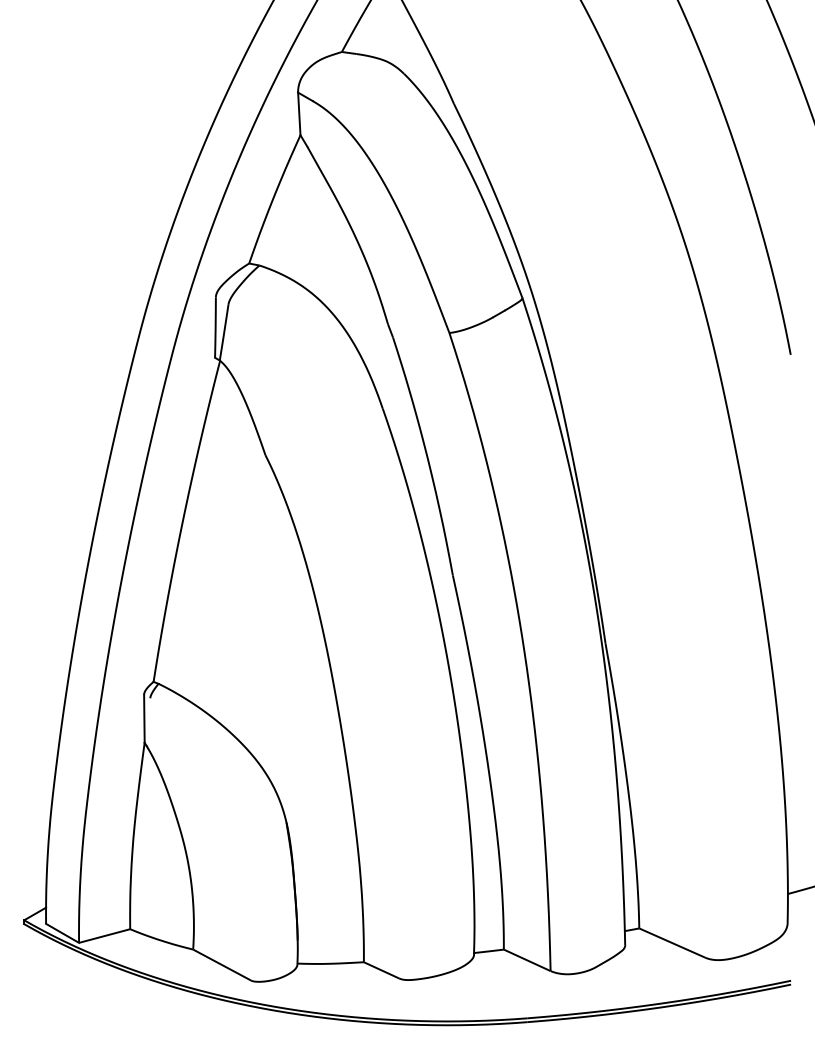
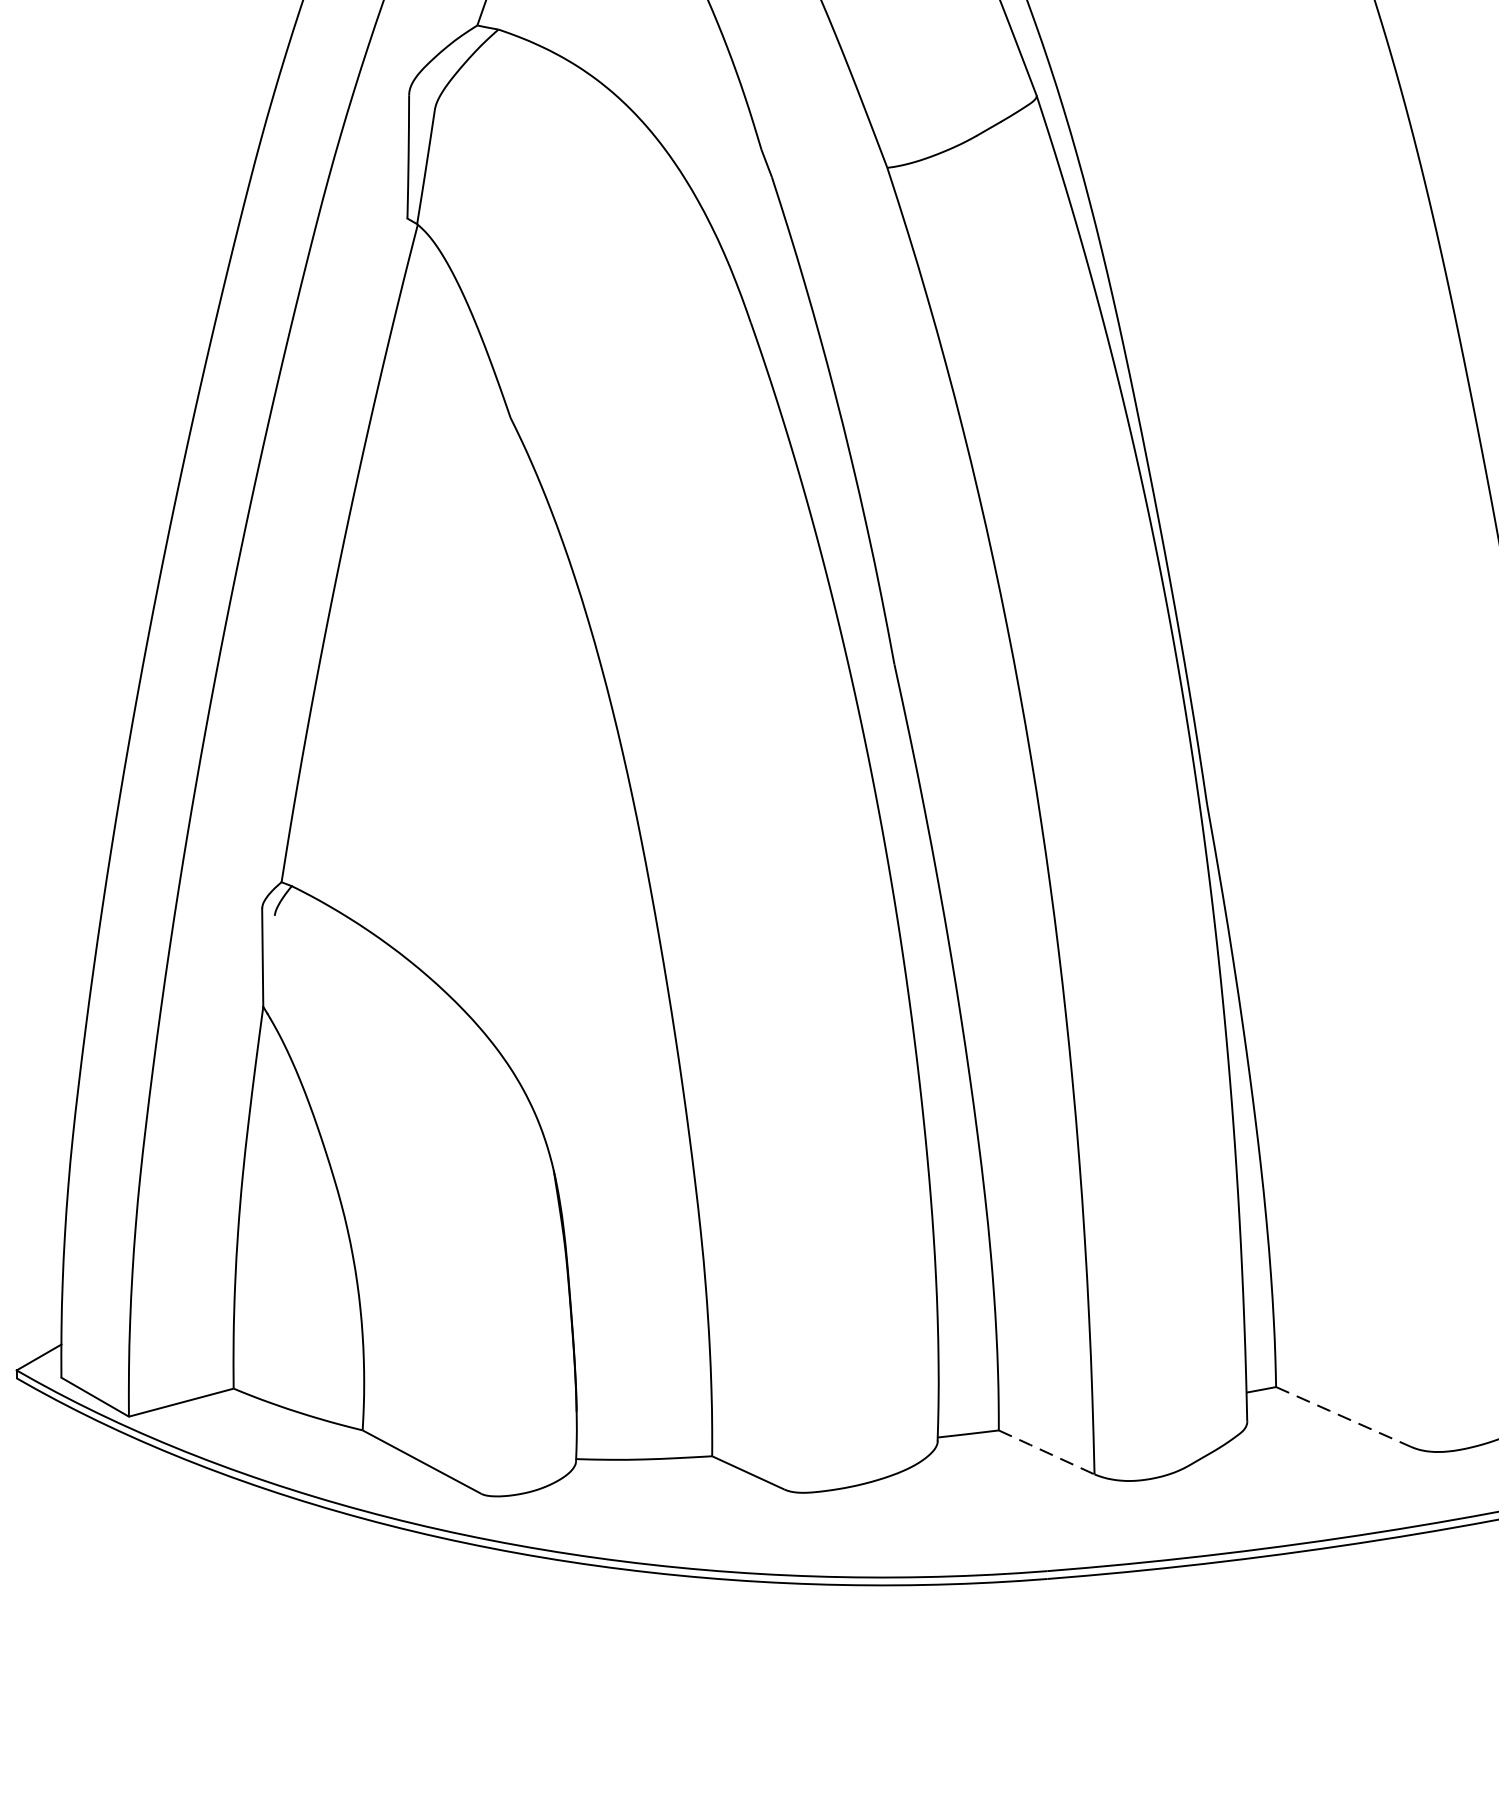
line: (671, 942) -> (1342, 1415), solid -> dashed
line: (526, 960) -> (1045, 1452), solid -> dashed

